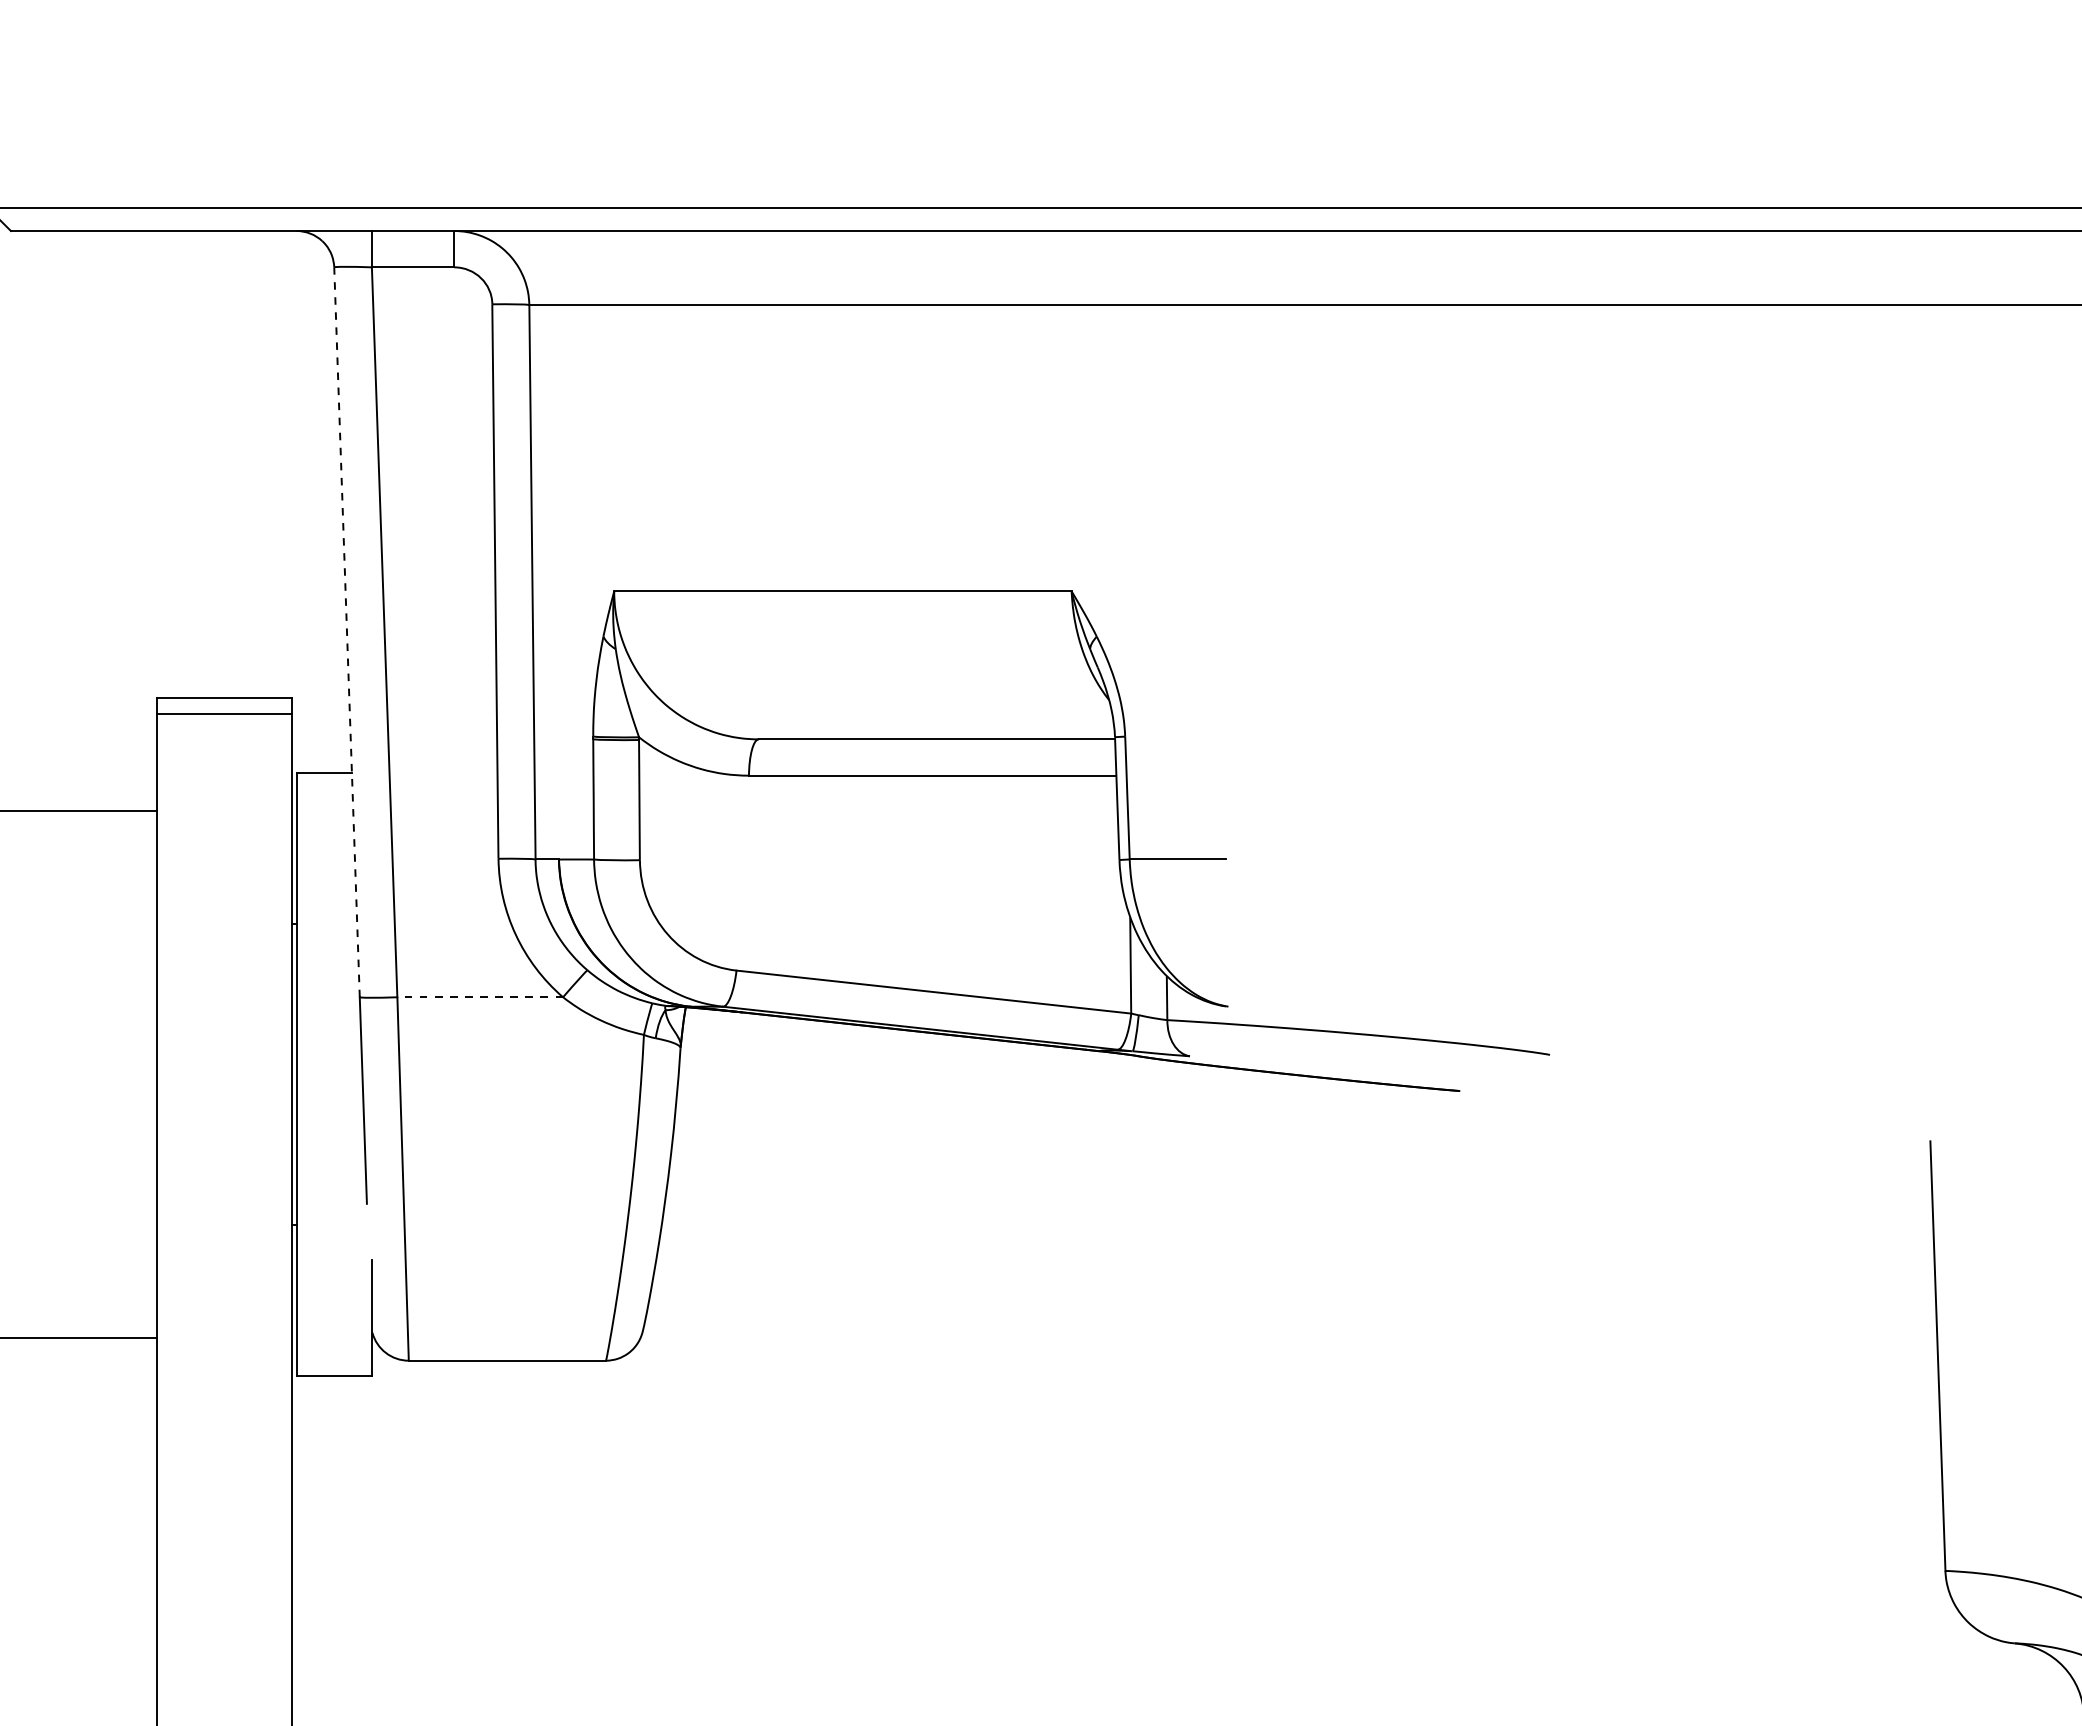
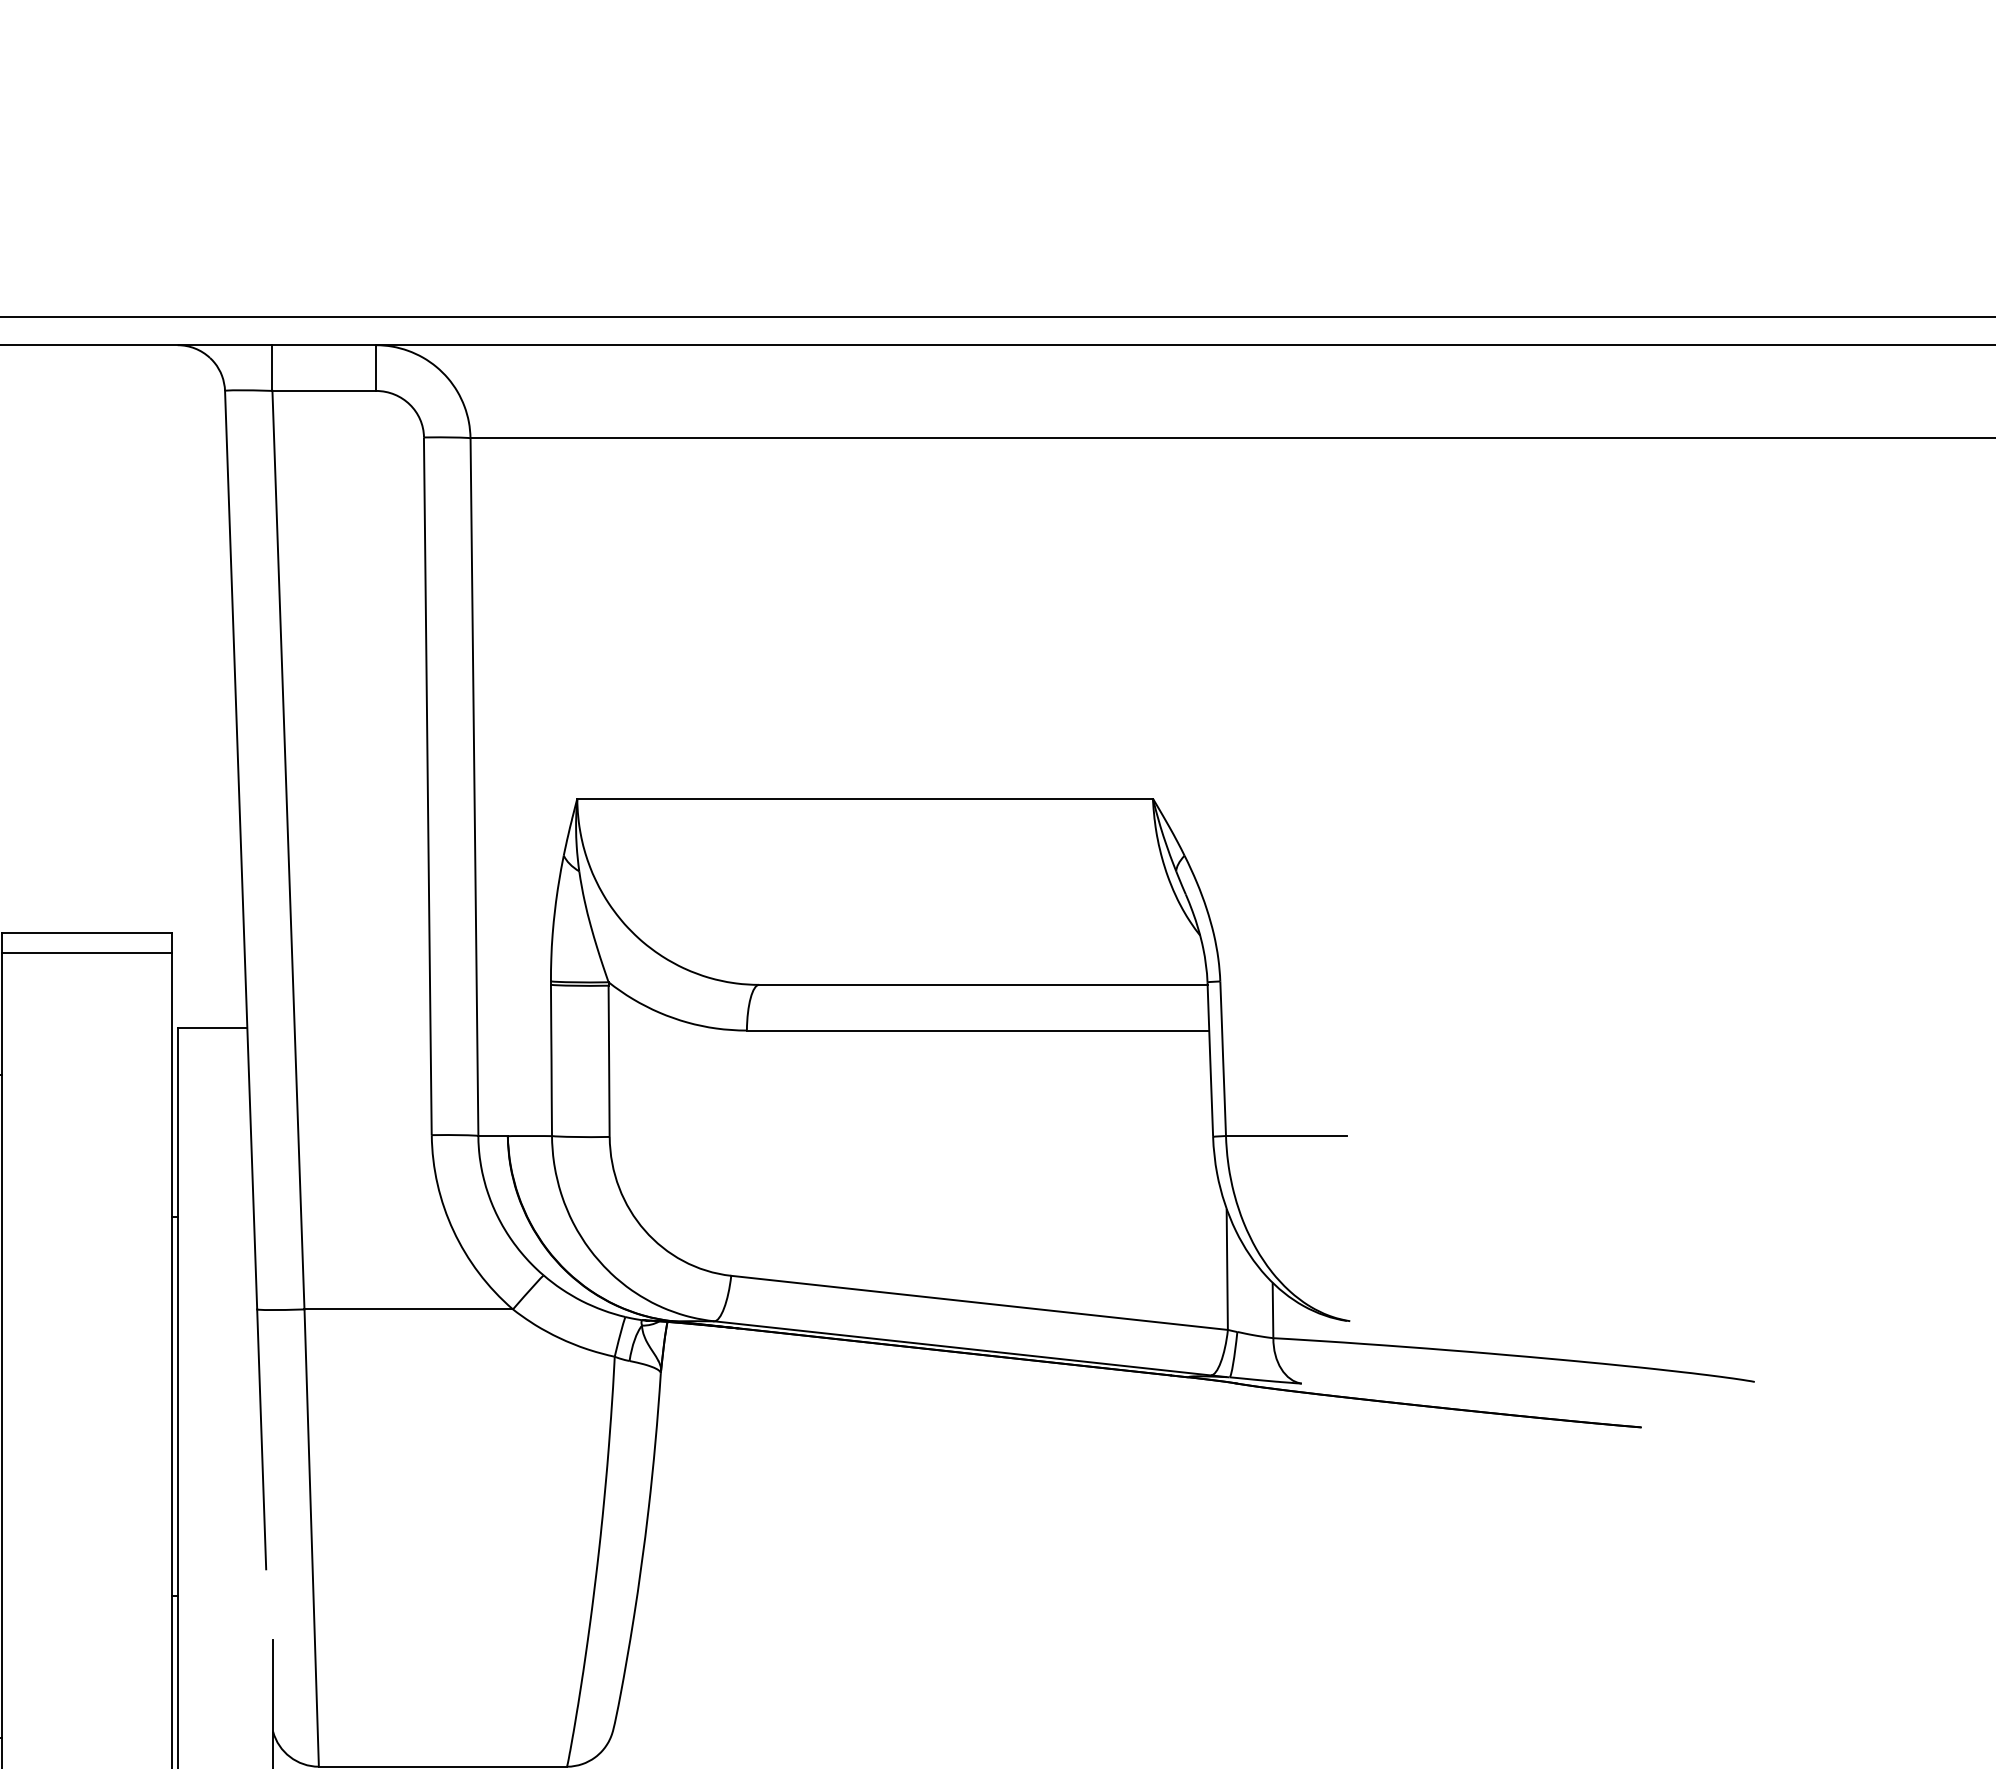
line: (347, 631) -> (241, 849), dashed -> solid
line: (480, 997) -> (409, 1309), dashed -> solid

